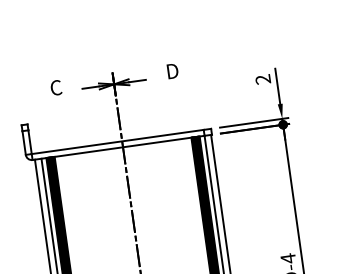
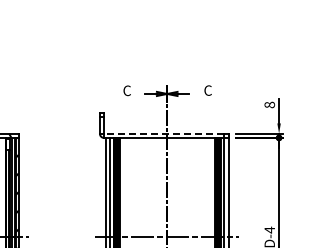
text: (172, 71) -> (208, 90), D -> C
text: (262, 78) -> (269, 104), 2 -> 8
line: (116, 141) -> (163, 133), solid -> dashed

